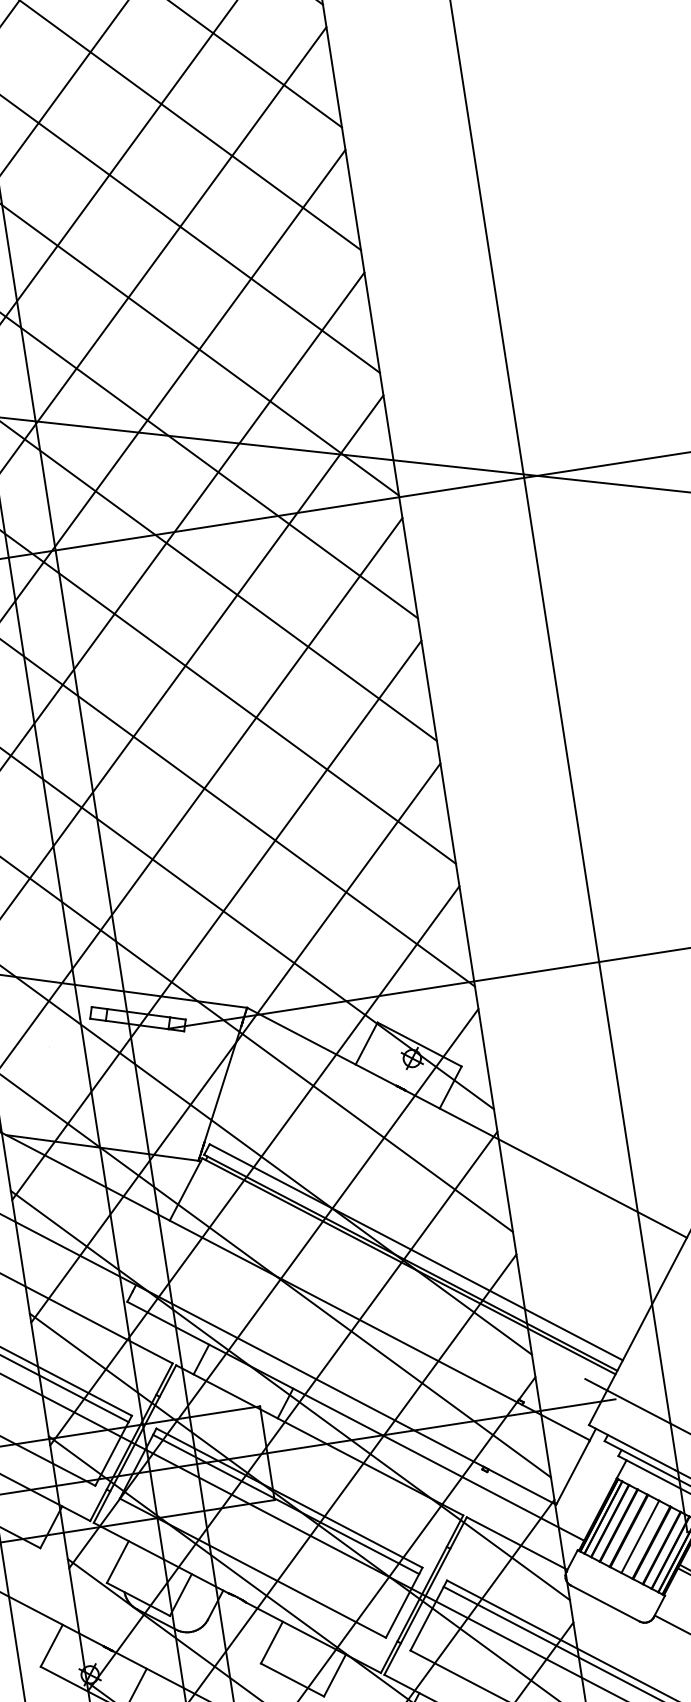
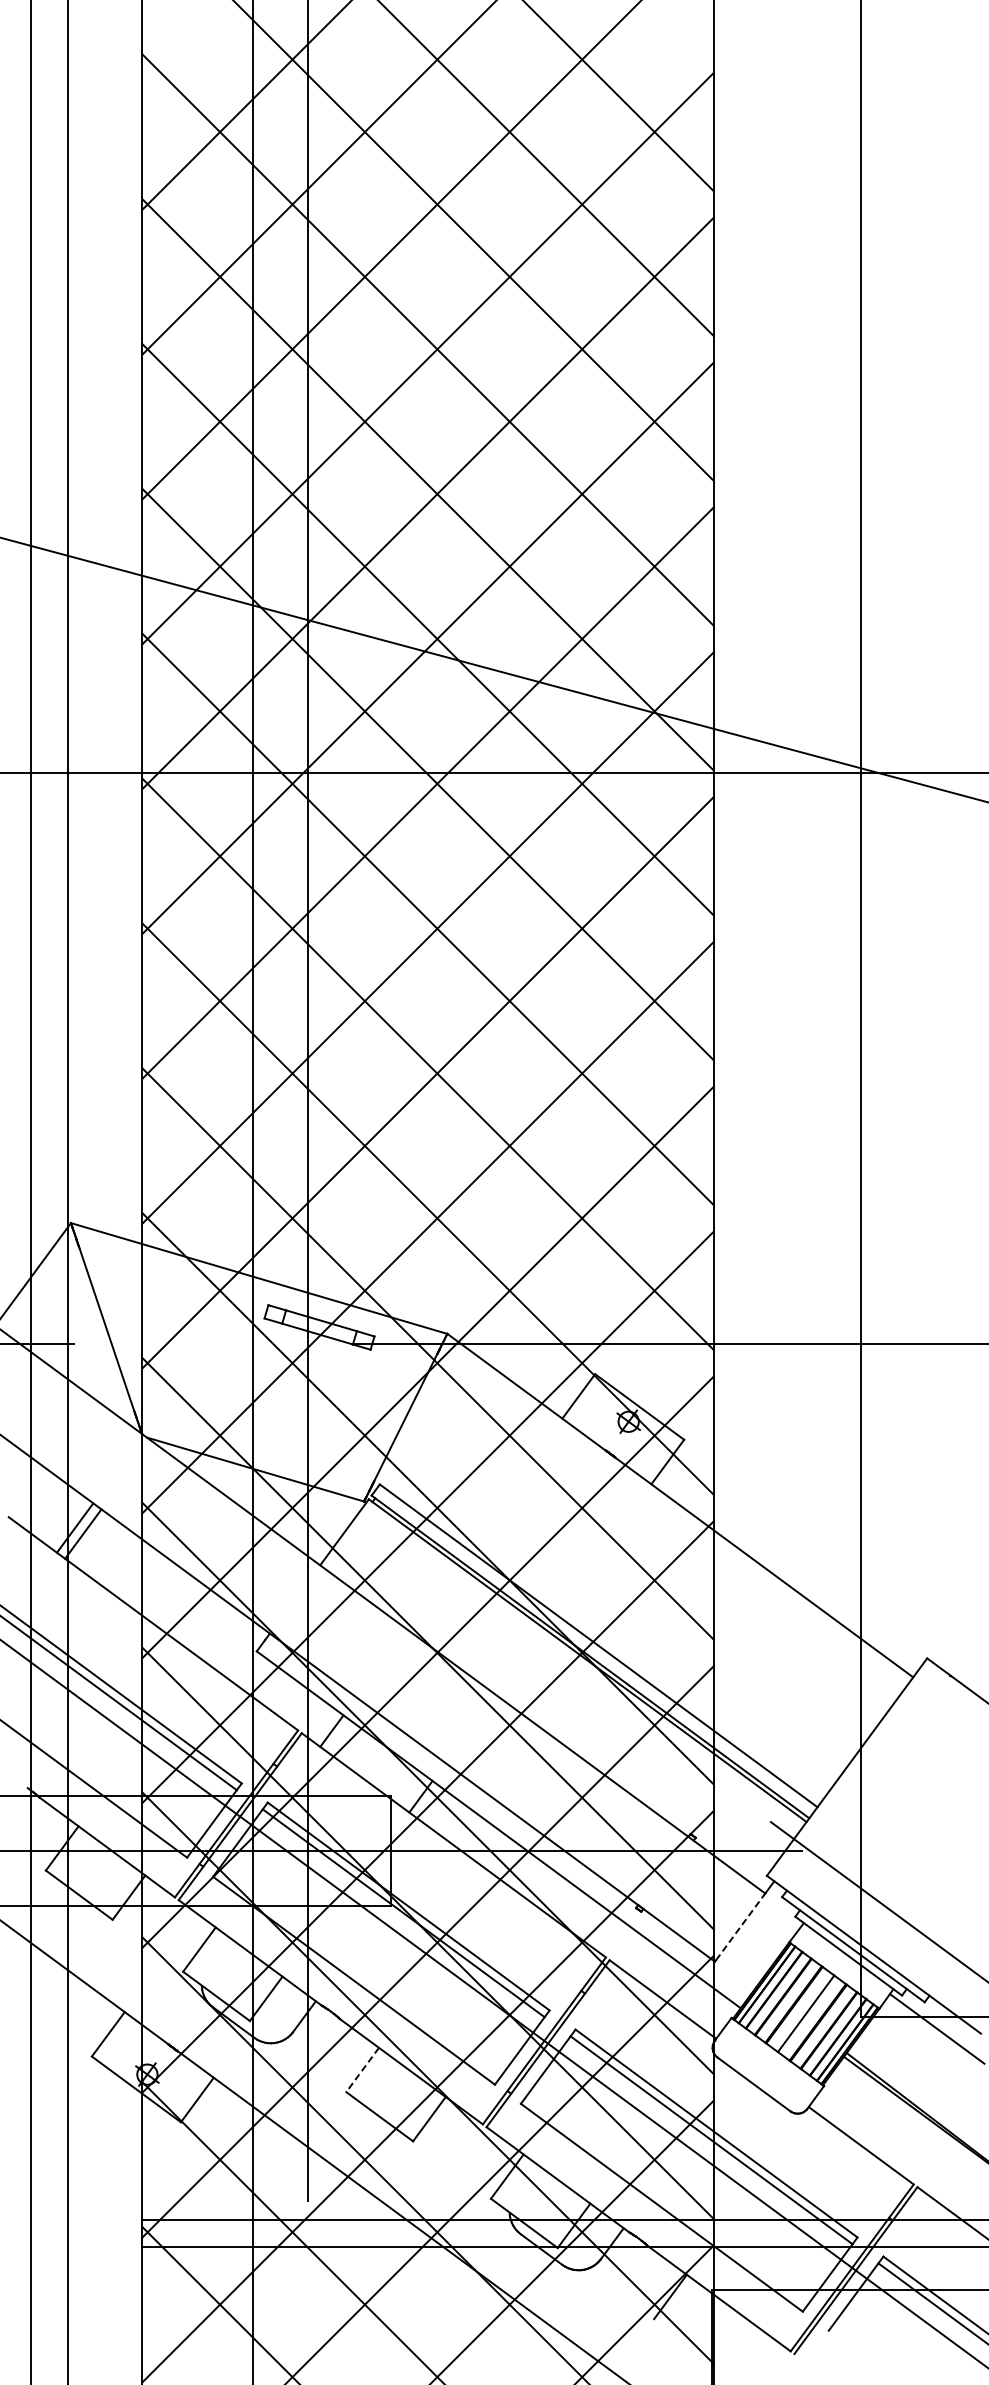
line: (573, 1472) -> (740, 1927), solid -> dashed
line: (271, 1642) -> (362, 2069), solid -> dashed

